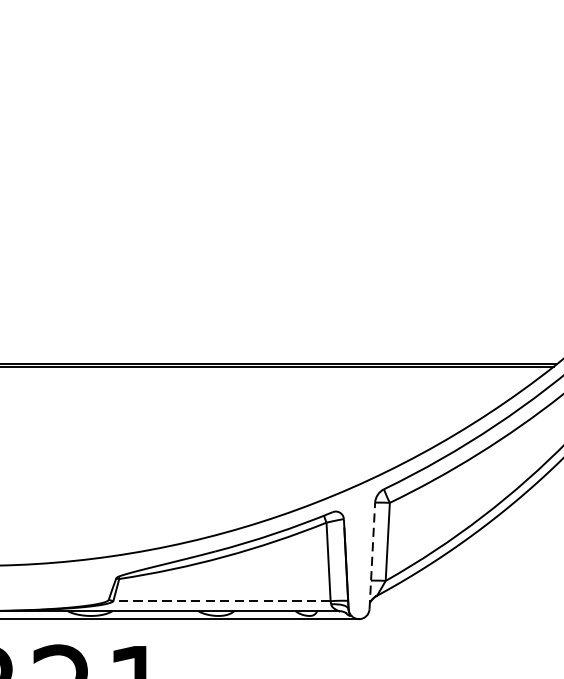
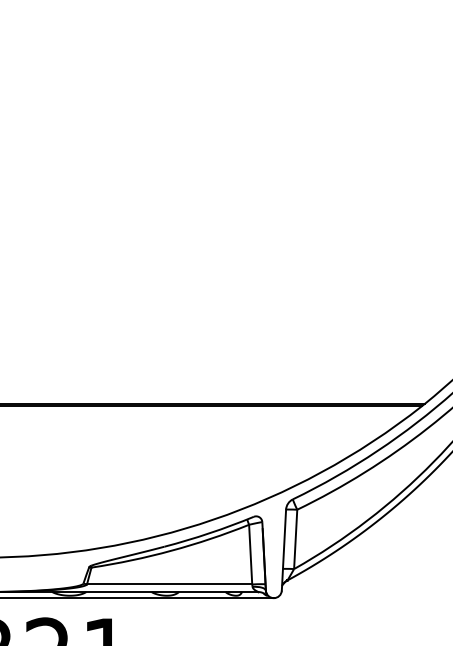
line: (371, 555) -> (283, 549), dashed -> solid
line: (221, 601) -> (169, 584), dashed -> solid

